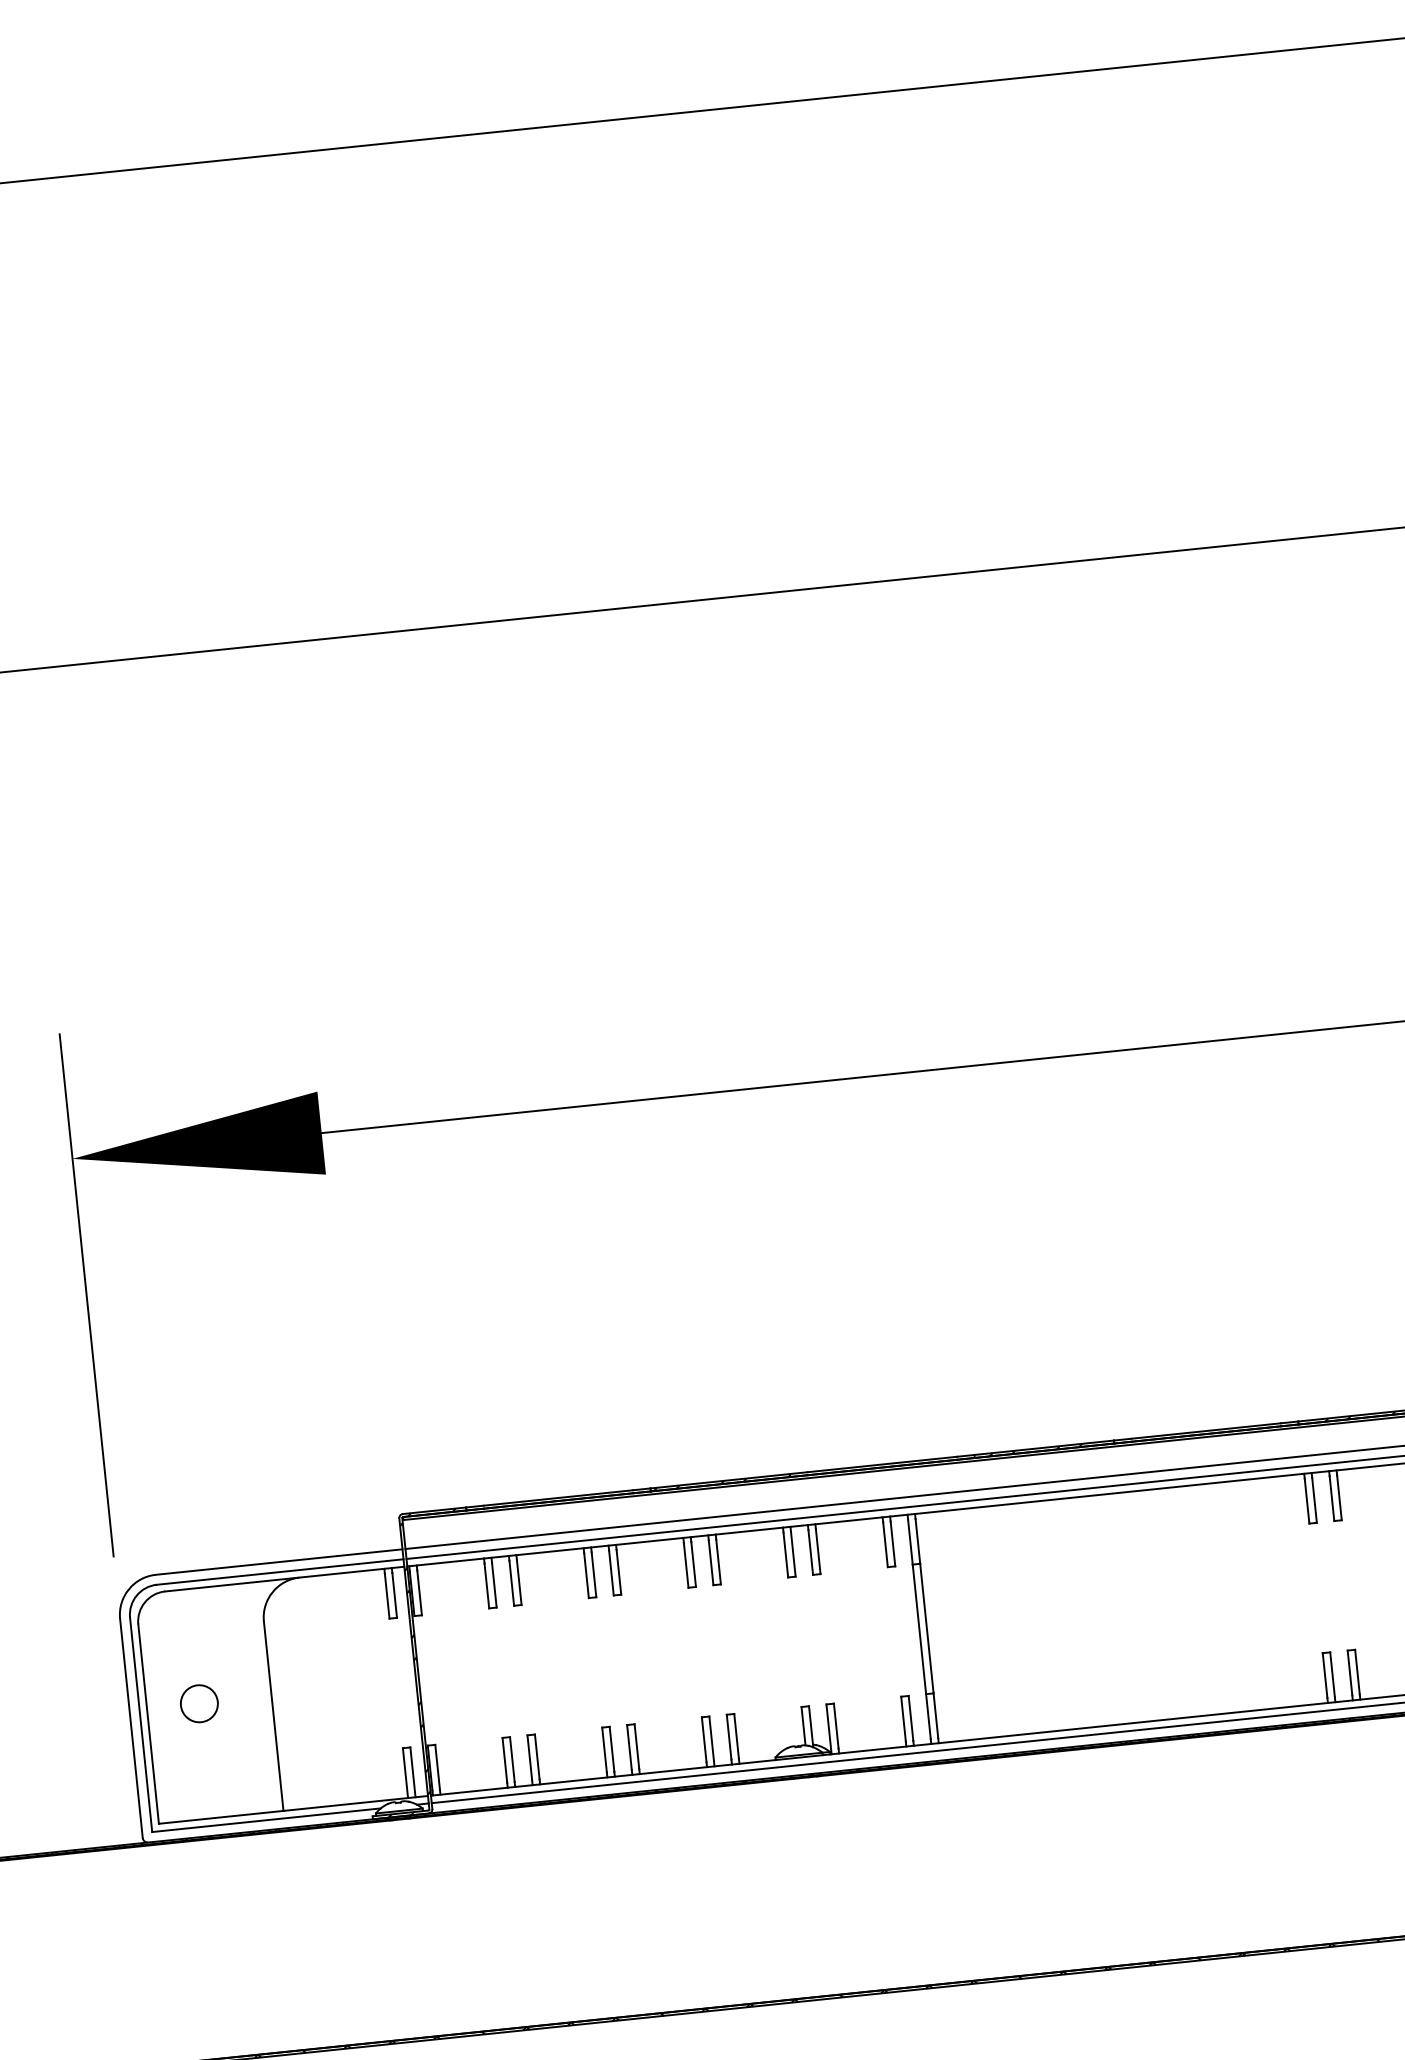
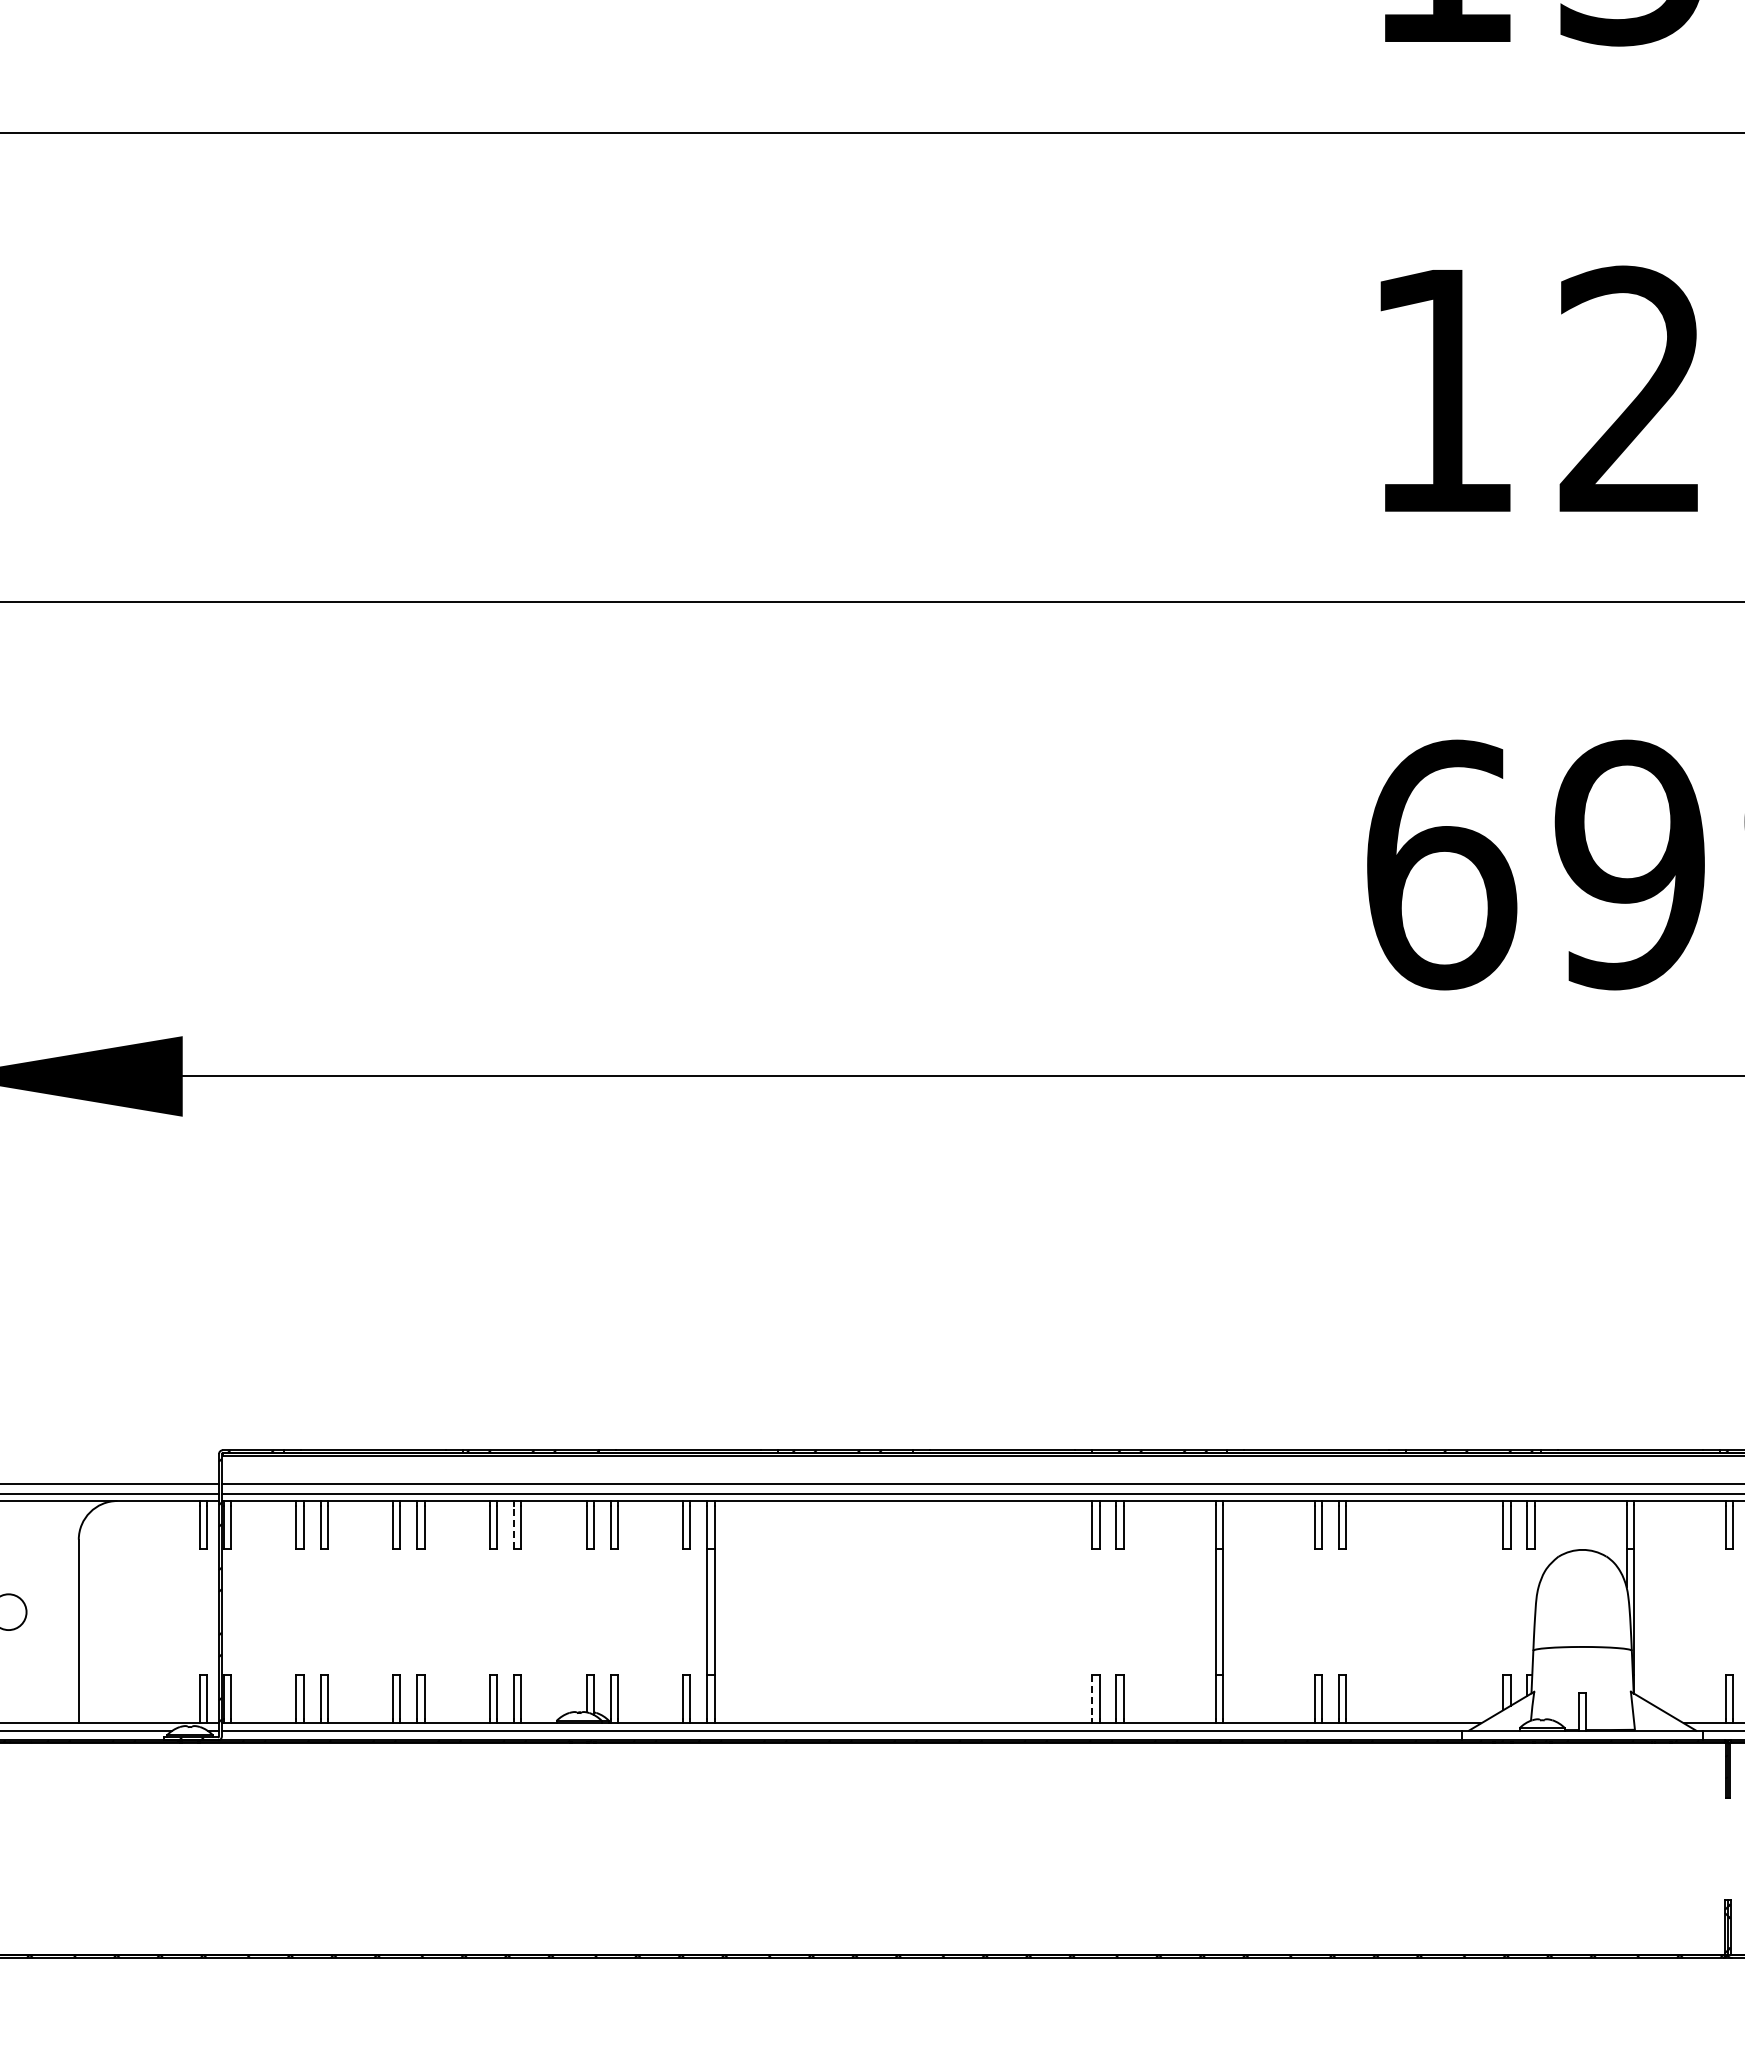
line: (710, 1562) -> (513, 1527), solid -> dashed
line: (1325, 1675) -> (1092, 1696), solid -> dashed

